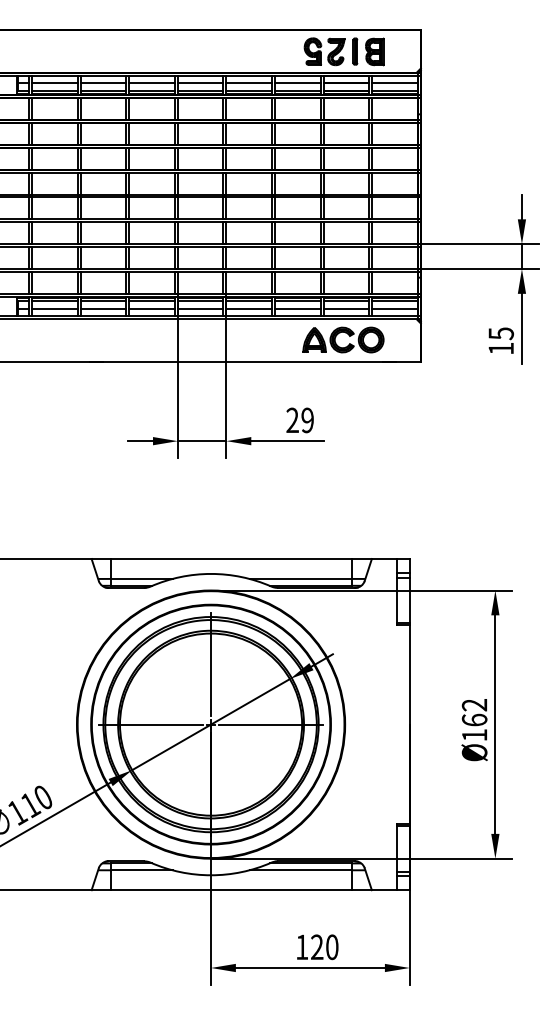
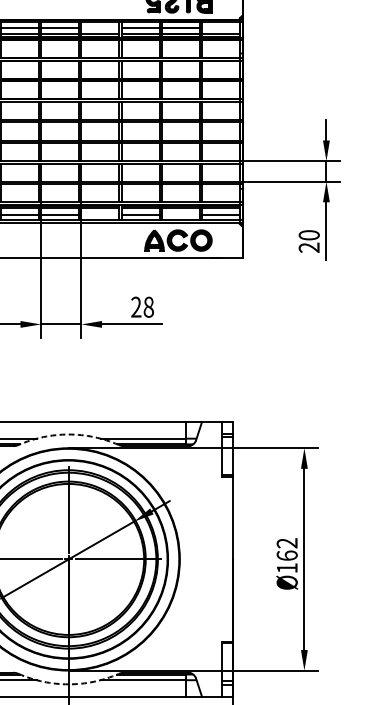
line: (249, 83) -> (100, 27), removed
line: (394, 83) -> (220, 27), removed
line: (249, 308) -> (100, 214), removed
line: (346, 308) -> (180, 214), removed
text: (500, 340) -> (308, 240), 15 -> 20
text: (307, 420) -> (148, 307), 29 -> 28
arc: (211, 573) -> (69, 434), solid -> dashed
arc: (211, 875) -> (69, 684), solid -> dashed

